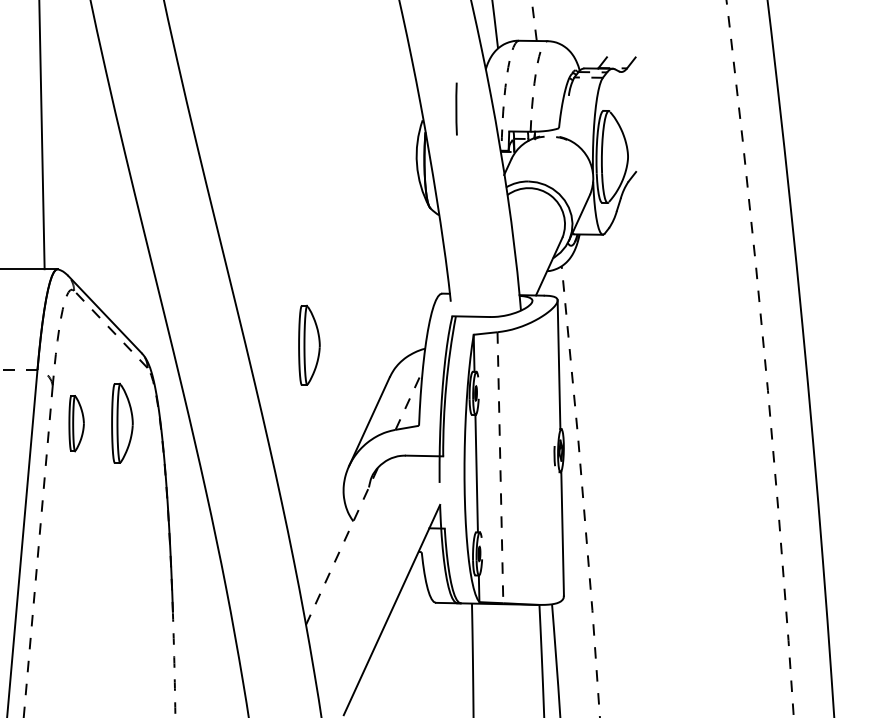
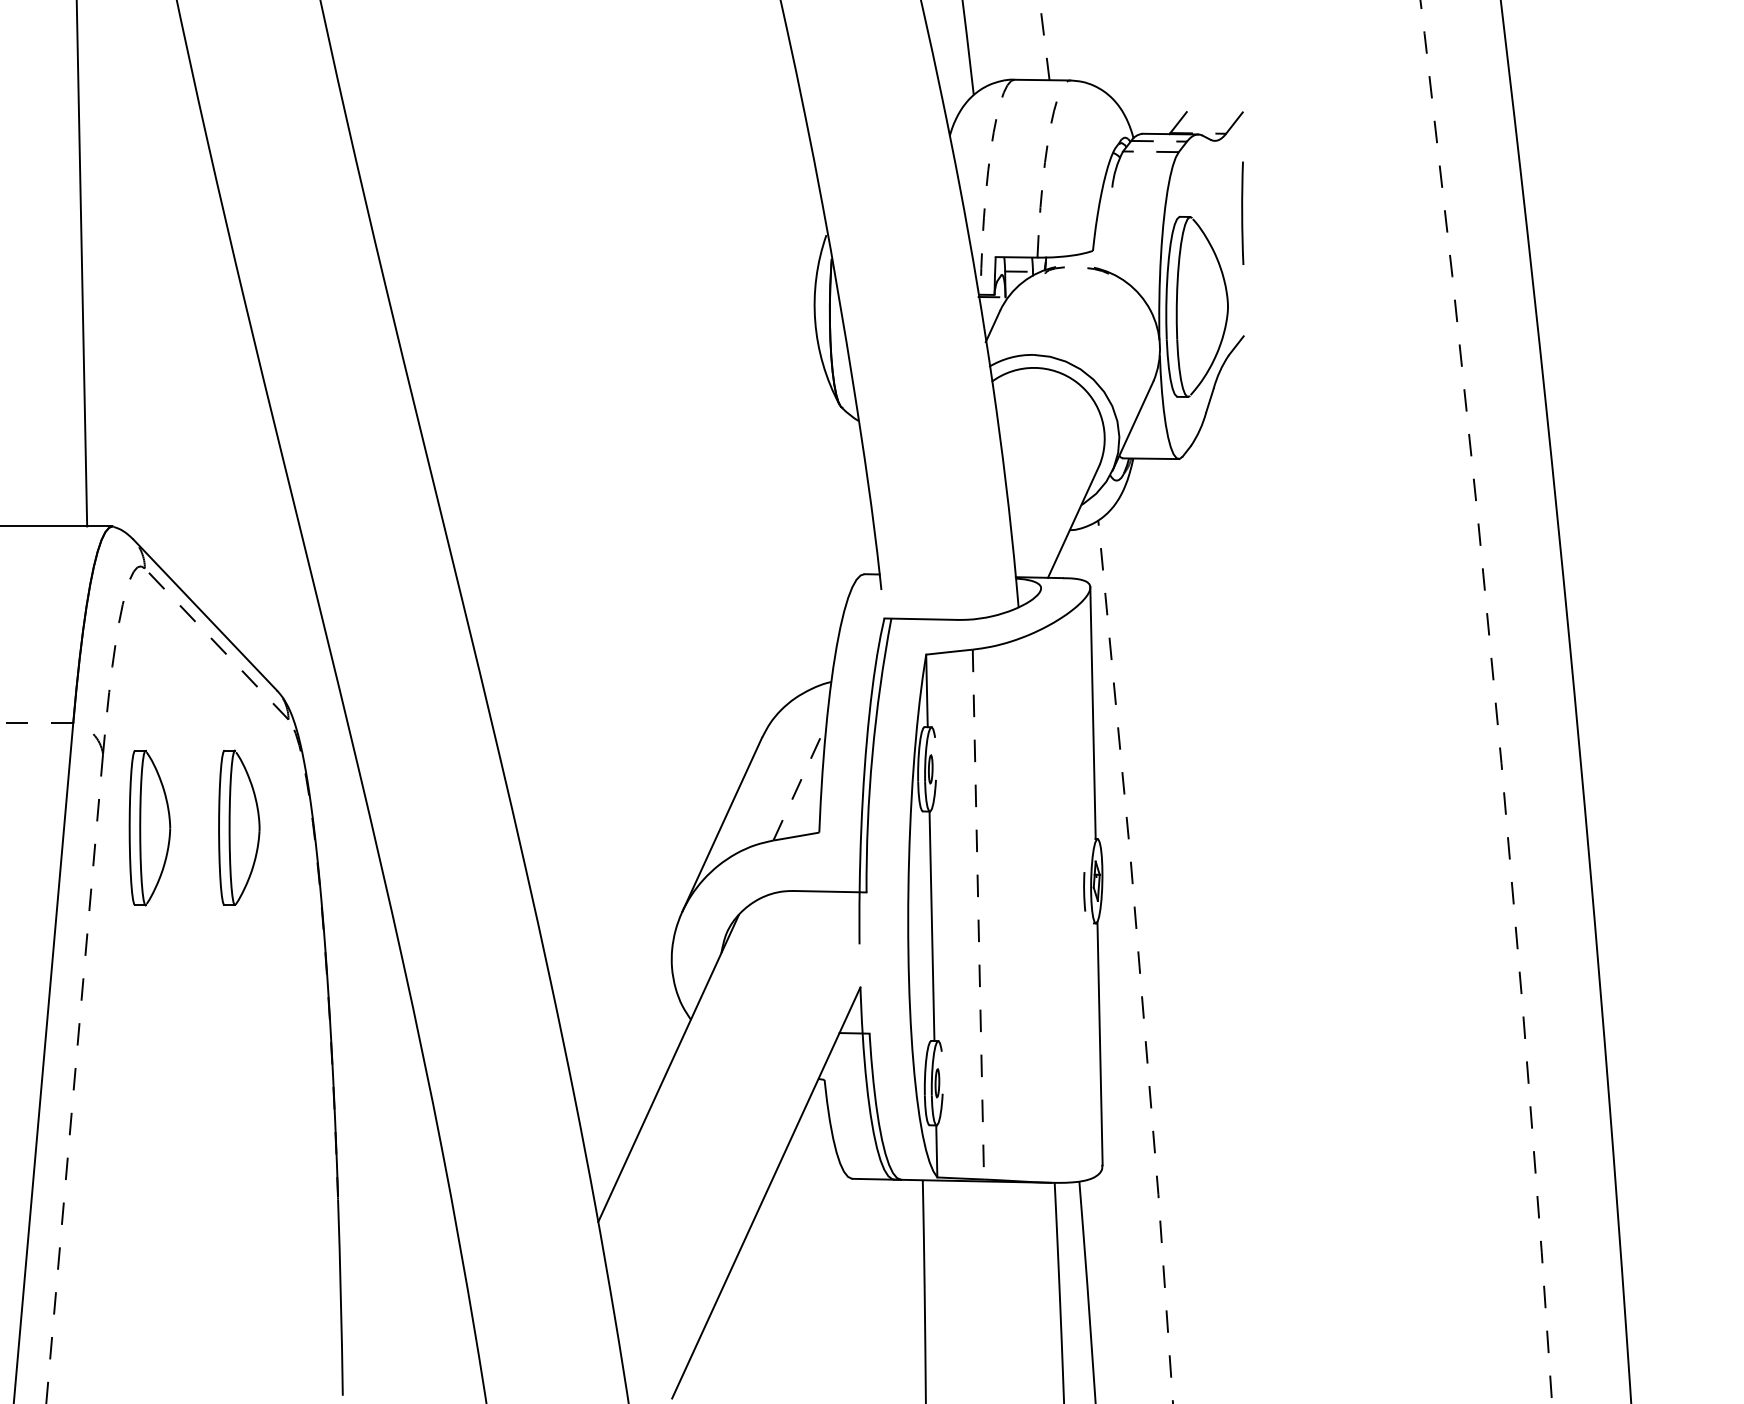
line: (456, 108) -> (1242, 212), moved
part: (309, 344) -> (605, 673), removed
part: (76, 423) -> (149, 828), size x1.43
line: (341, 547) -> (667, 1070), dashed -> solid
arc: (174, 663) -> (341, 1297), dashed -> solid

